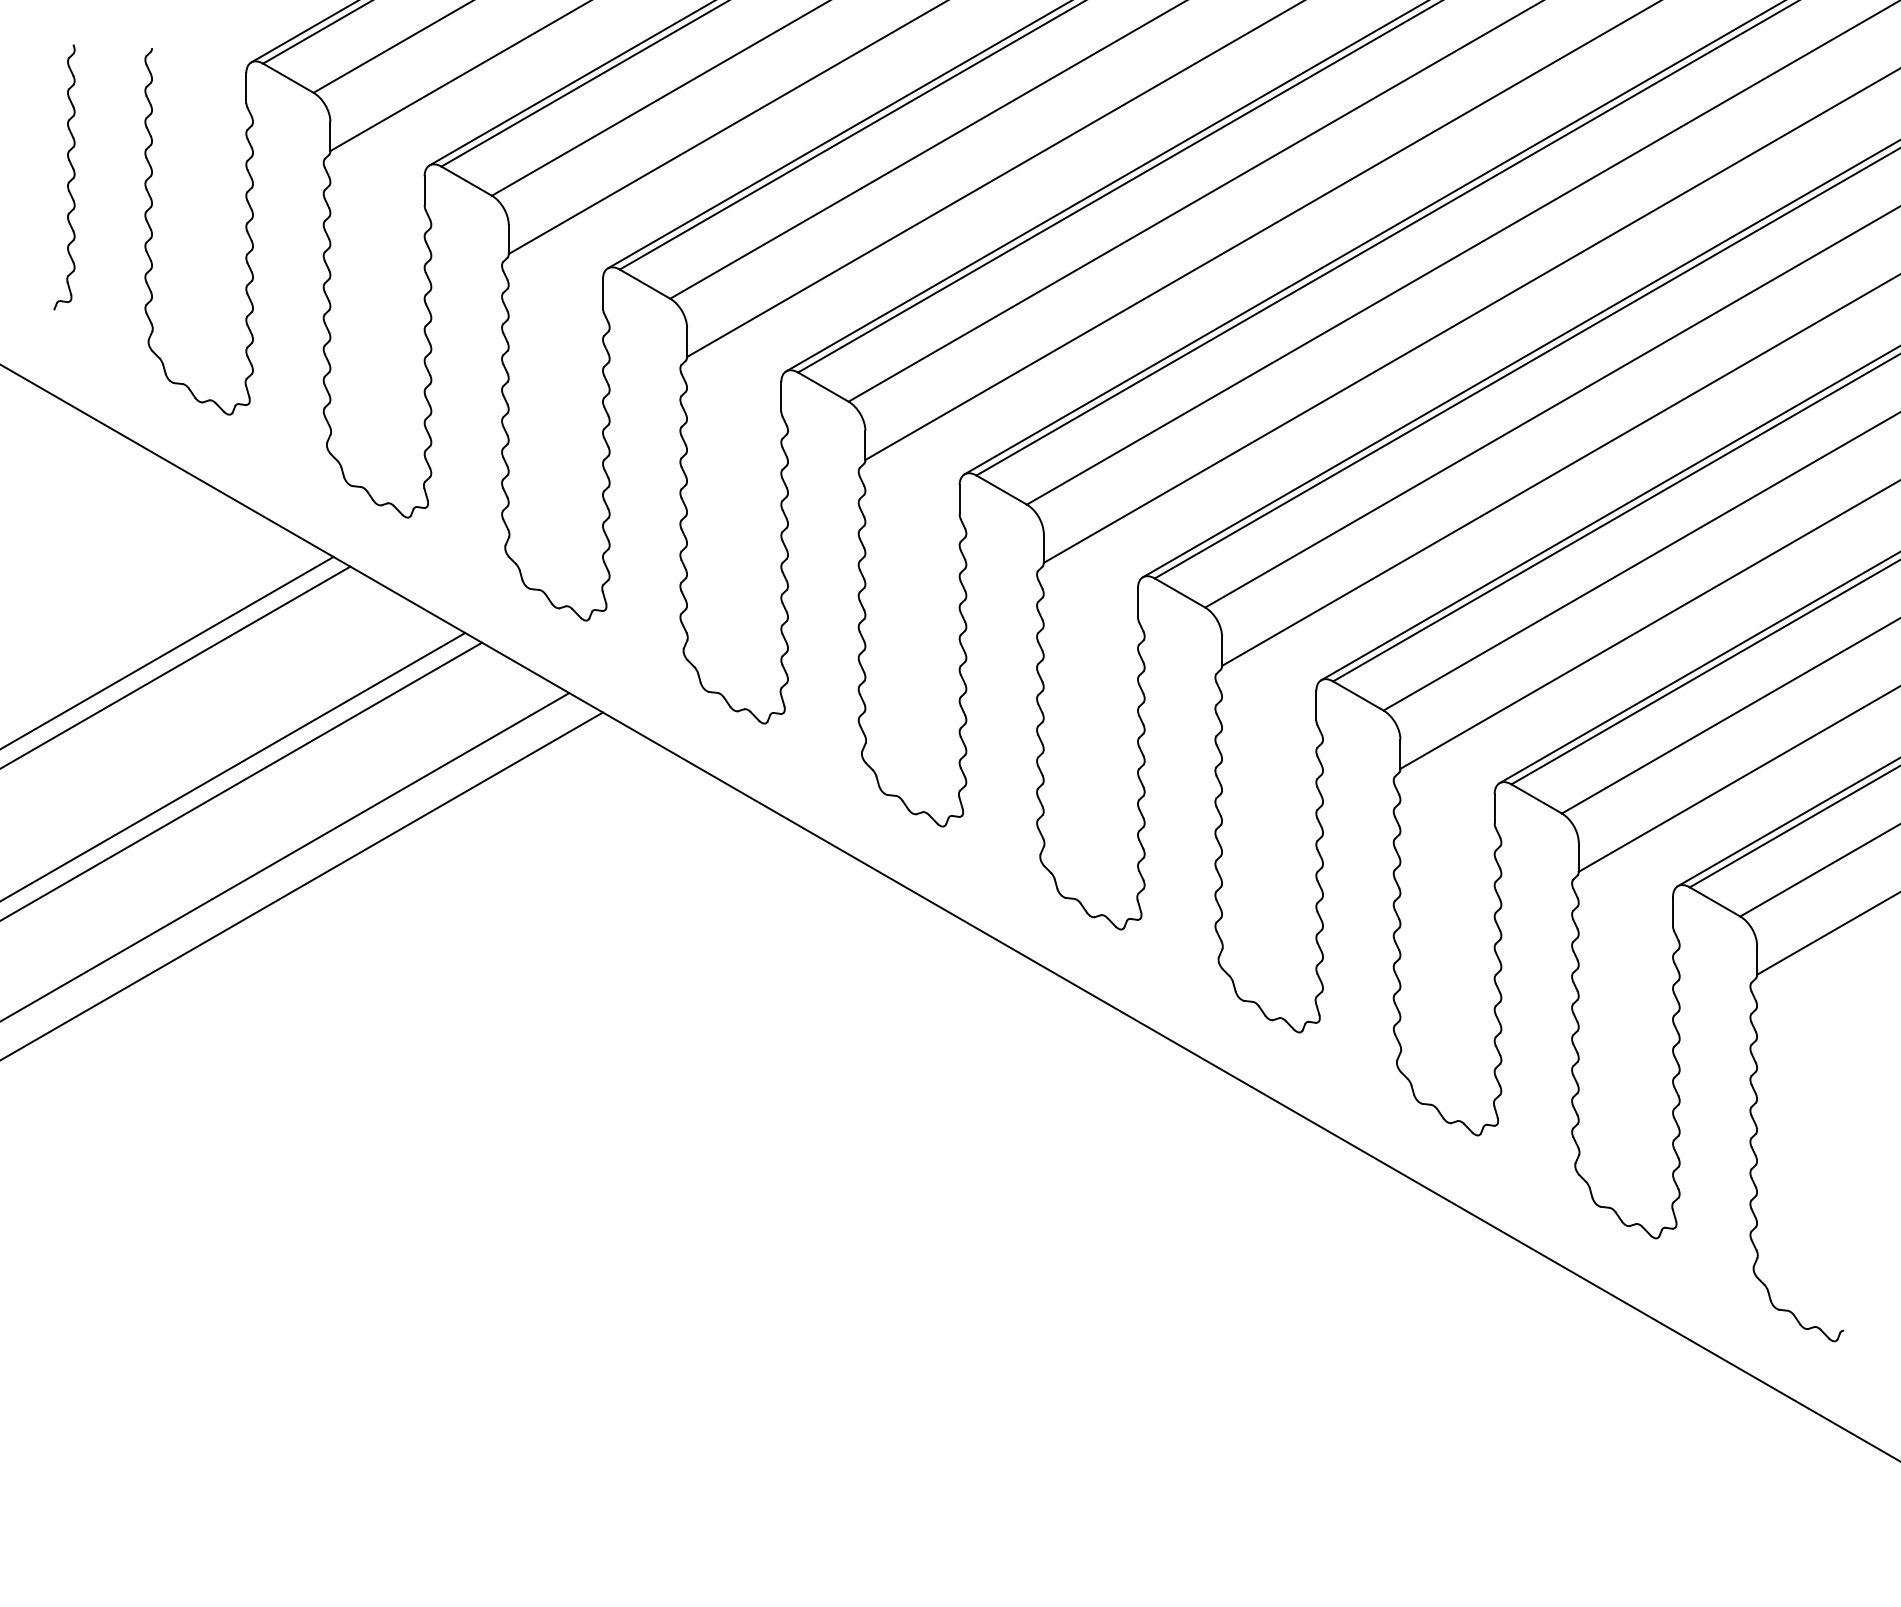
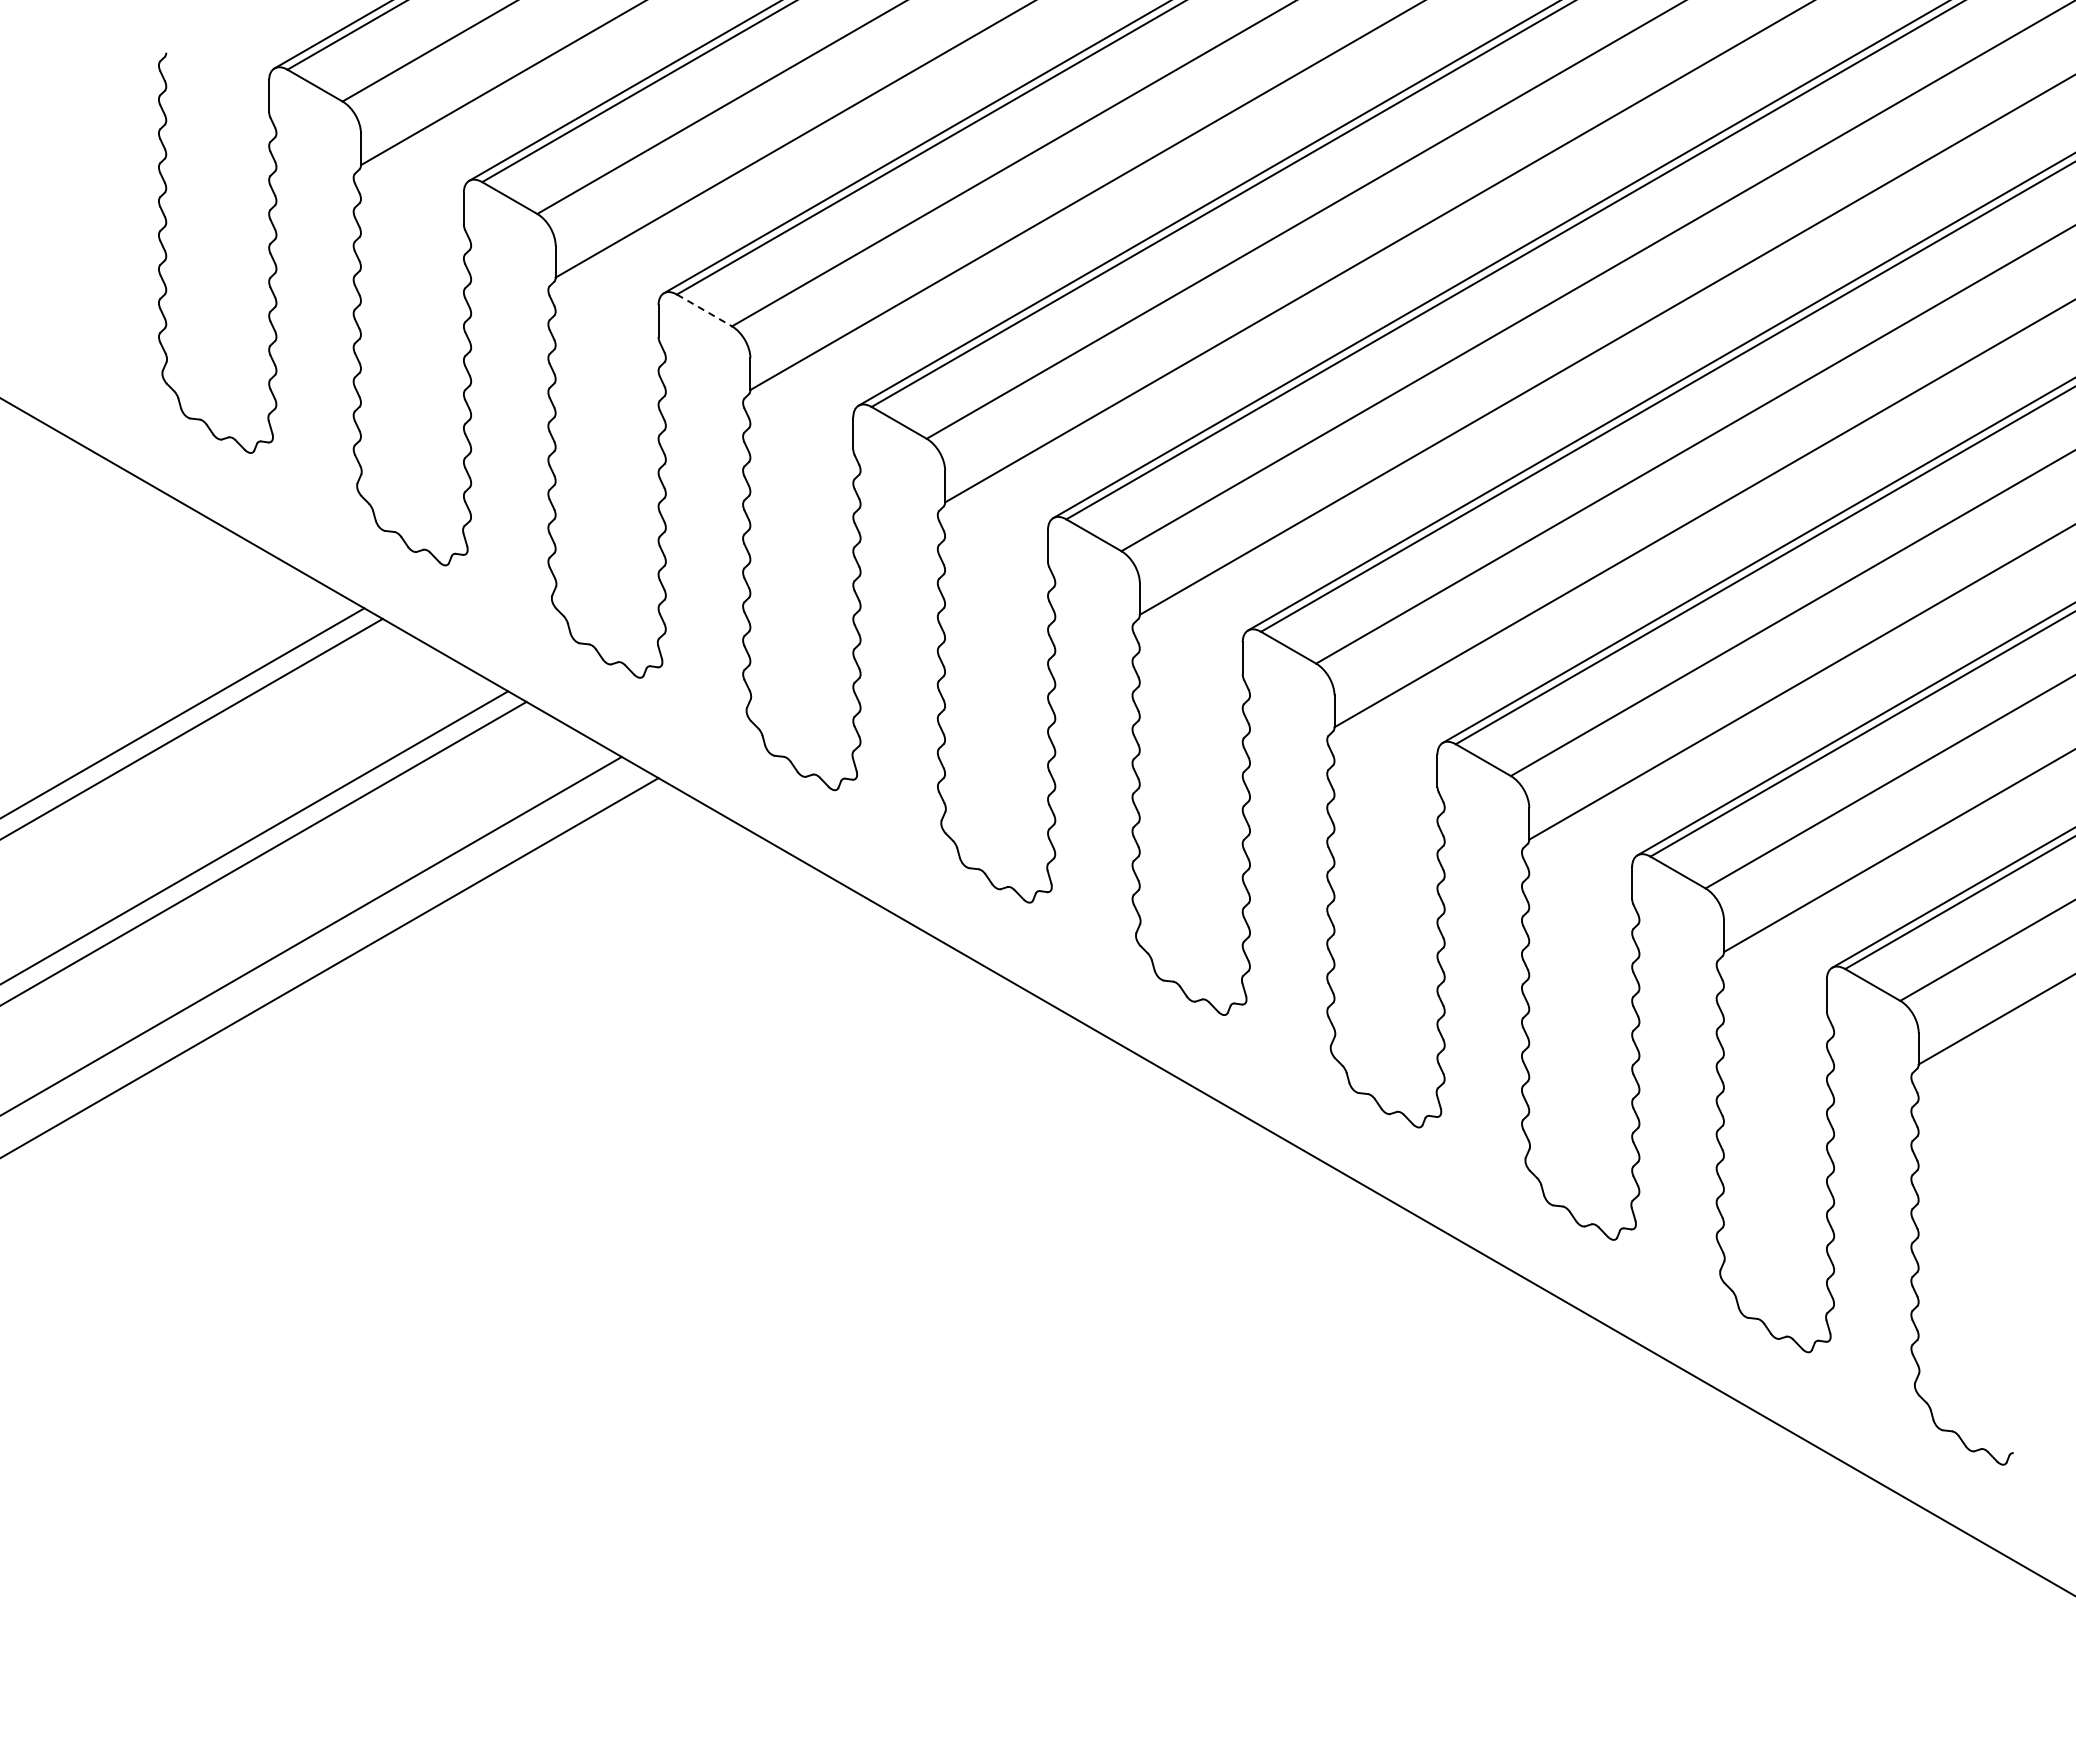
part: (68, 181) -> (75, 198), removed
line: (645, 284) -> (704, 310), solid -> dashed

